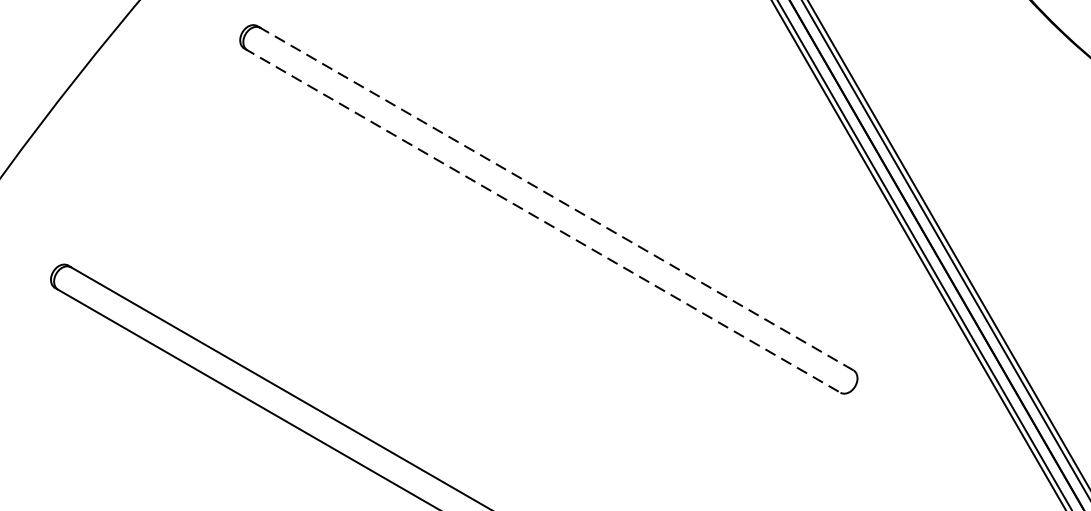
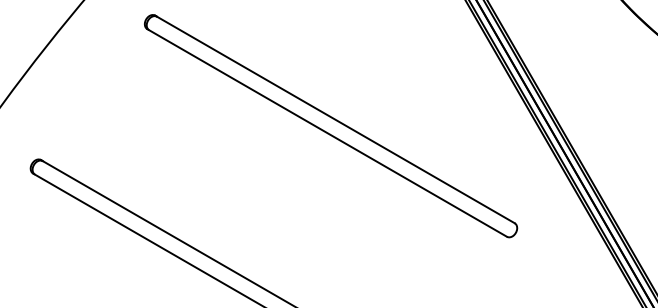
line: (554, 198) -> (334, 119), dashed -> solid
line: (543, 219) -> (327, 132), dashed -> solid

